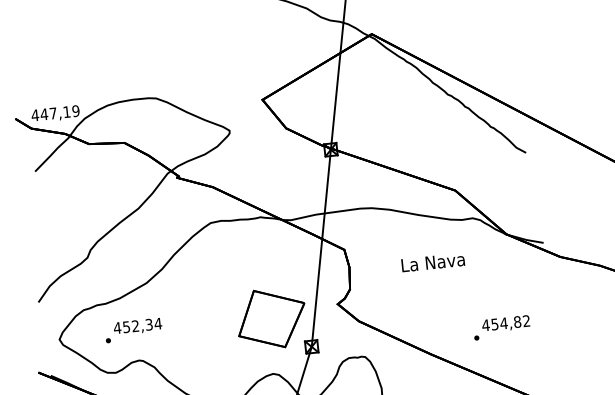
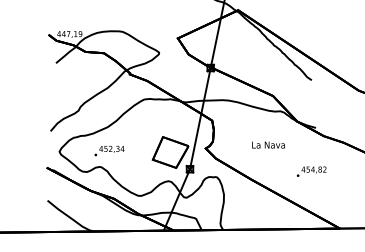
text: (432, 261) -> (268, 144), moved
text: (501, 327) -> (311, 171), moved
text: (133, 329) -> (109, 150), moved

